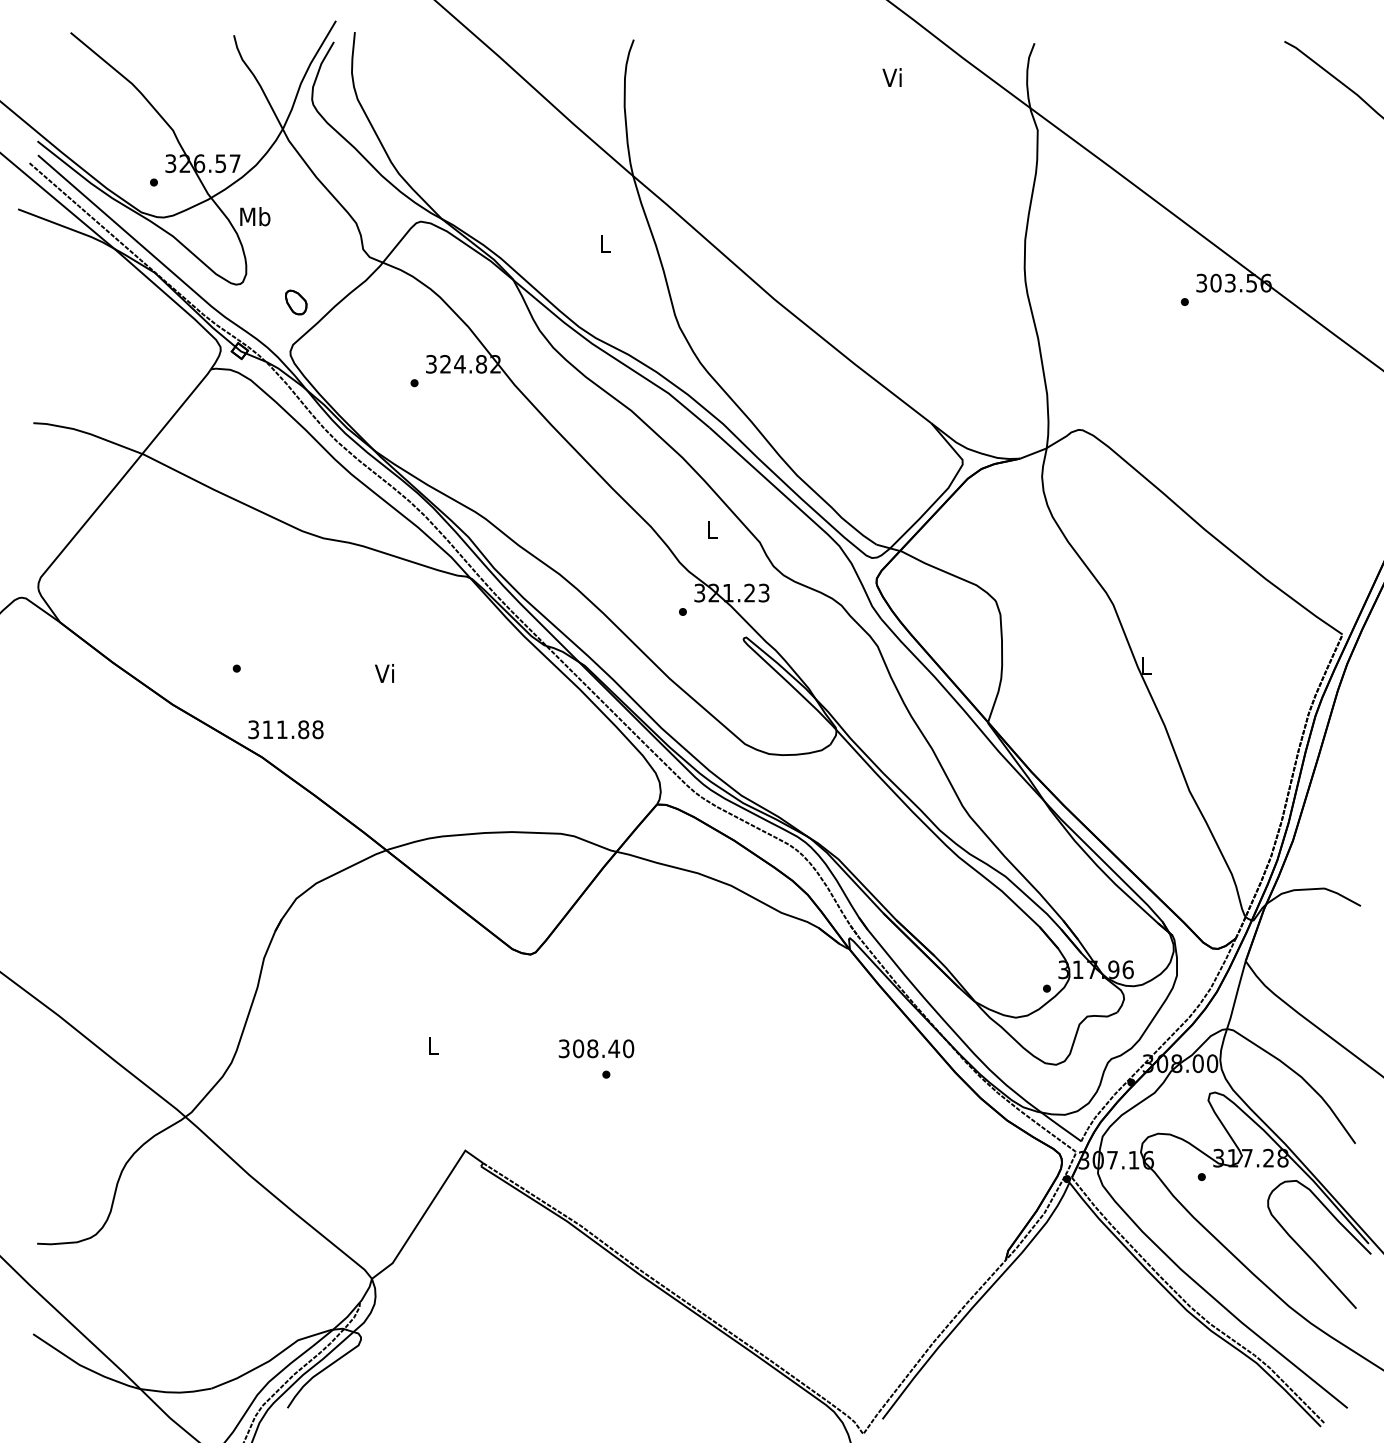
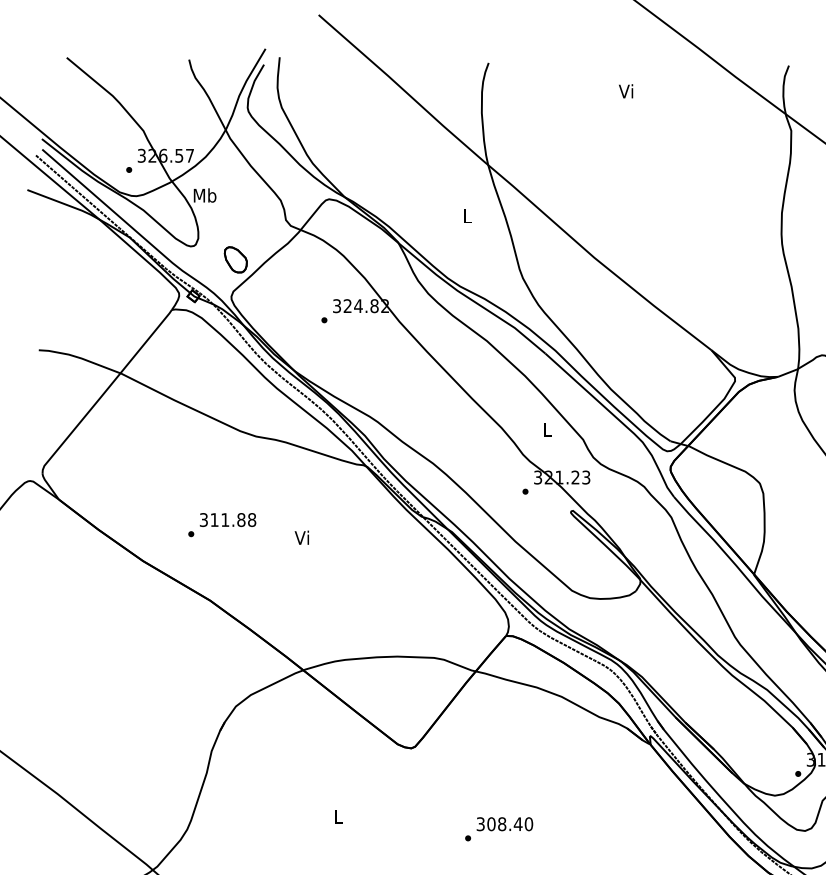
text: (891, 77) -> (625, 91), moved
part: (295, 302) -> (235, 259), size x1.43
text: (285, 729) -> (227, 519), moved
text: (596, 1048) -> (504, 823), moved

